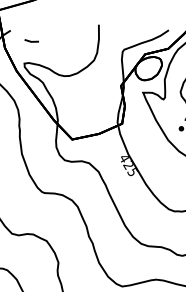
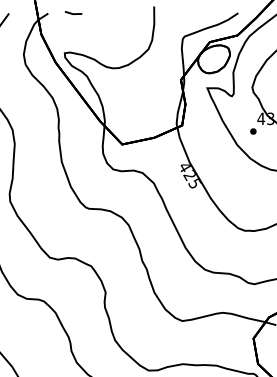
line: (31, 41) -> (73, 13), moved

